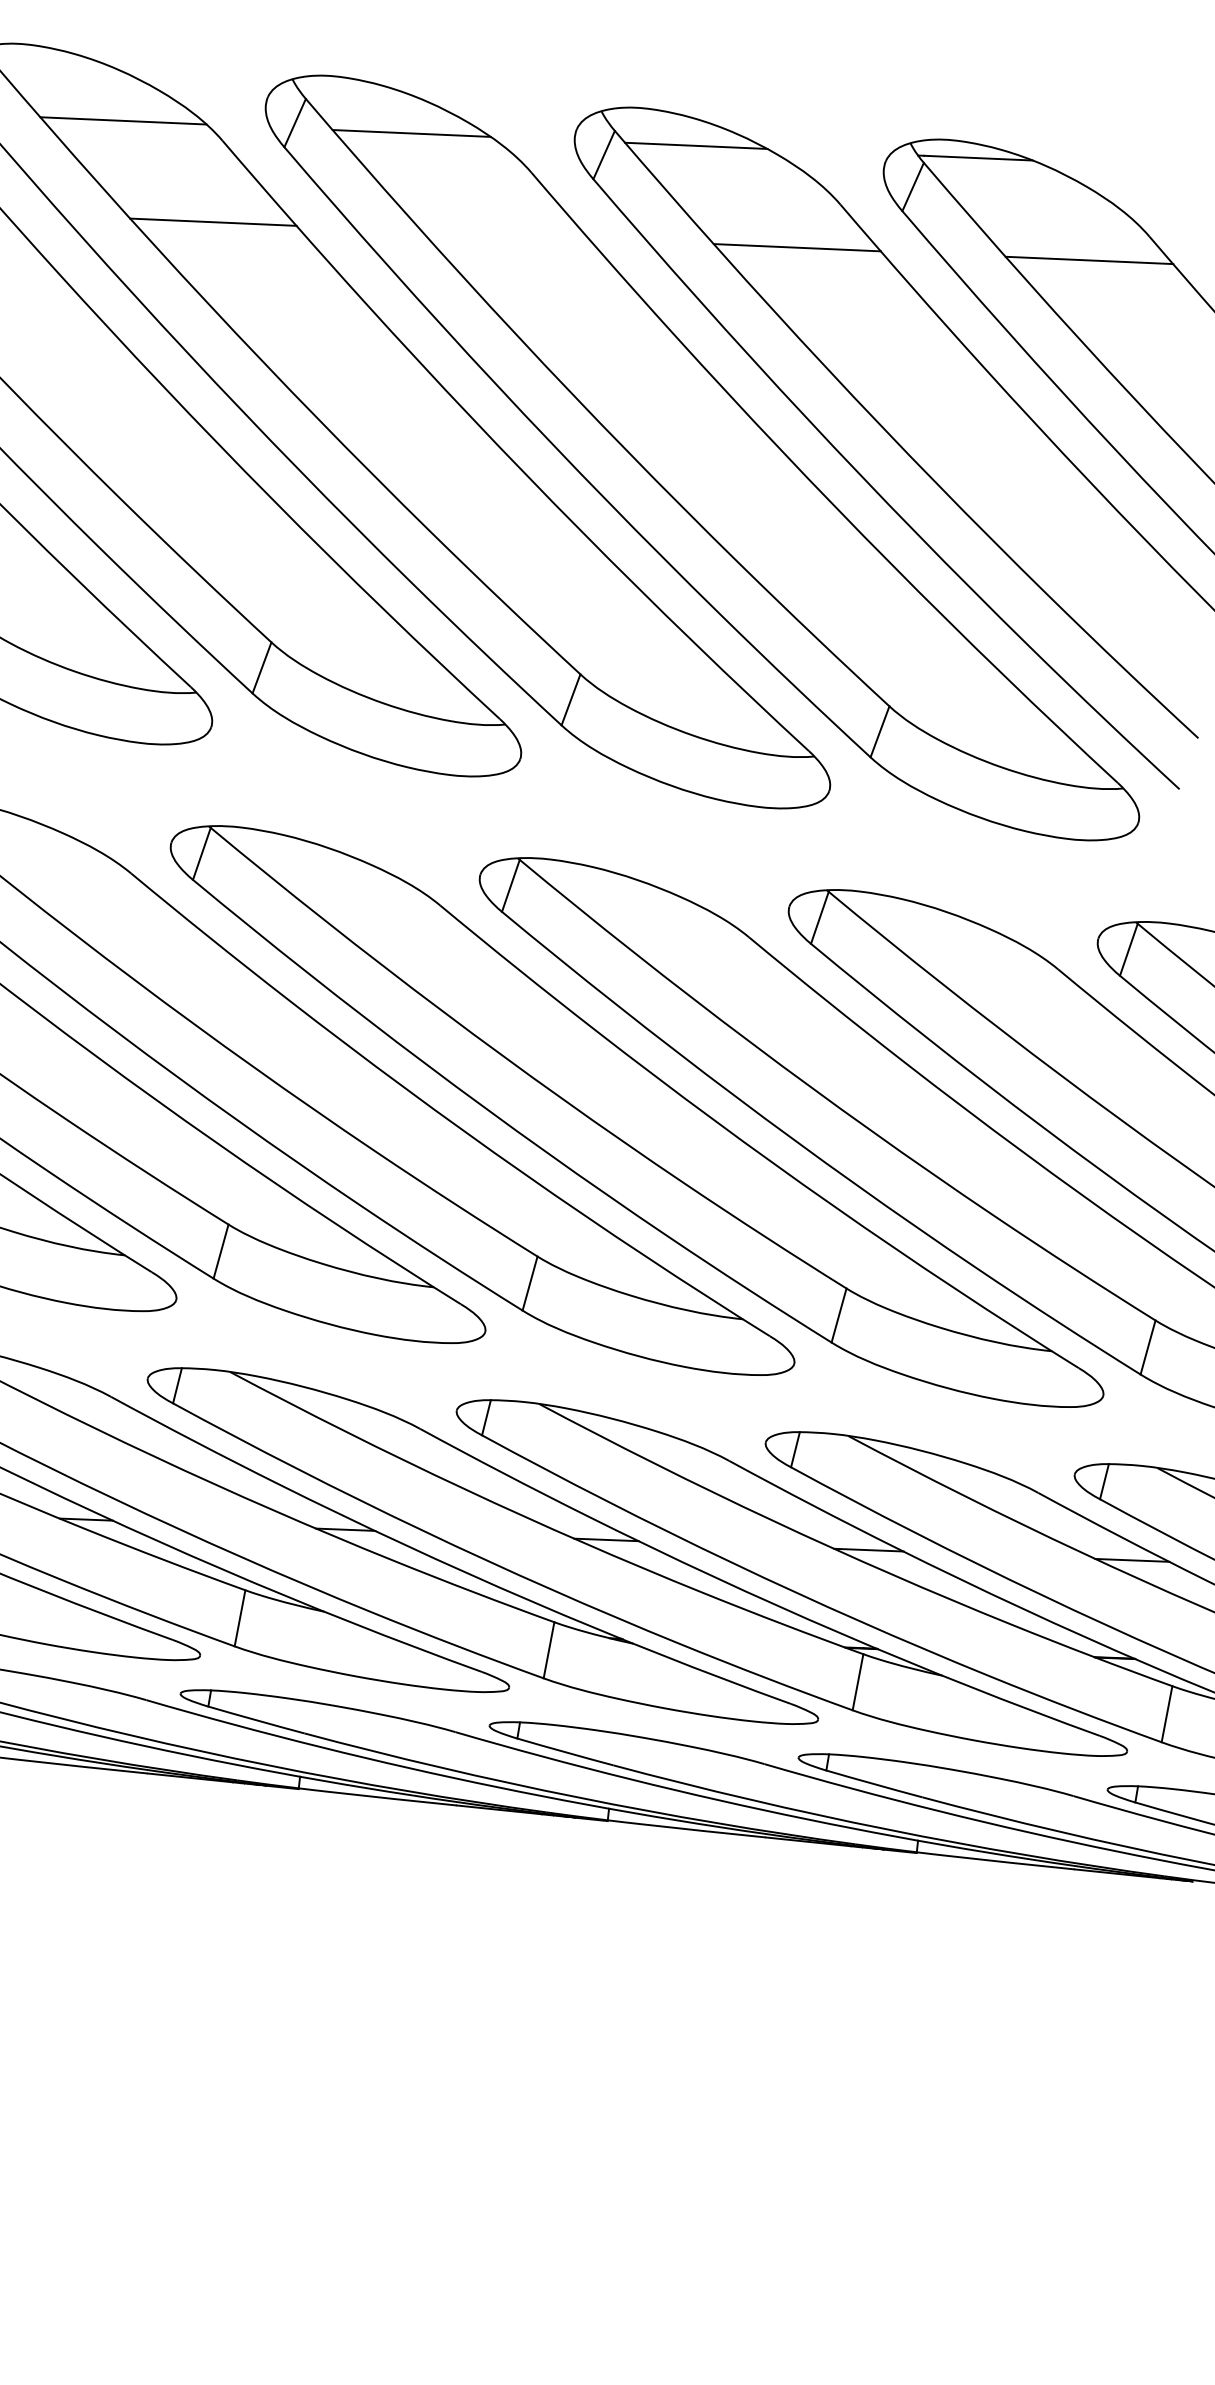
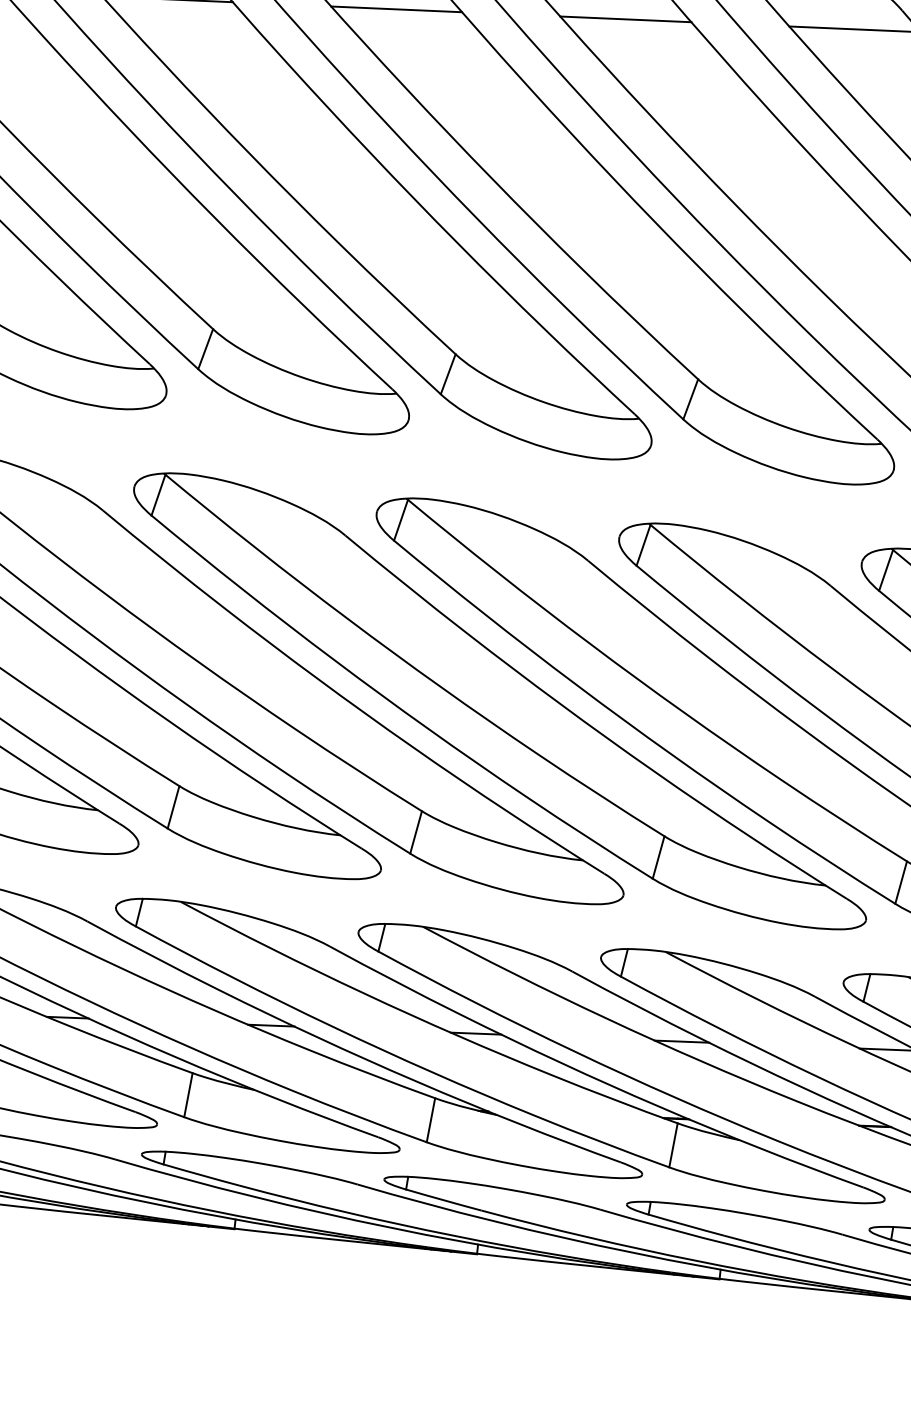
line: (504, 234) -> (396, 9), added

